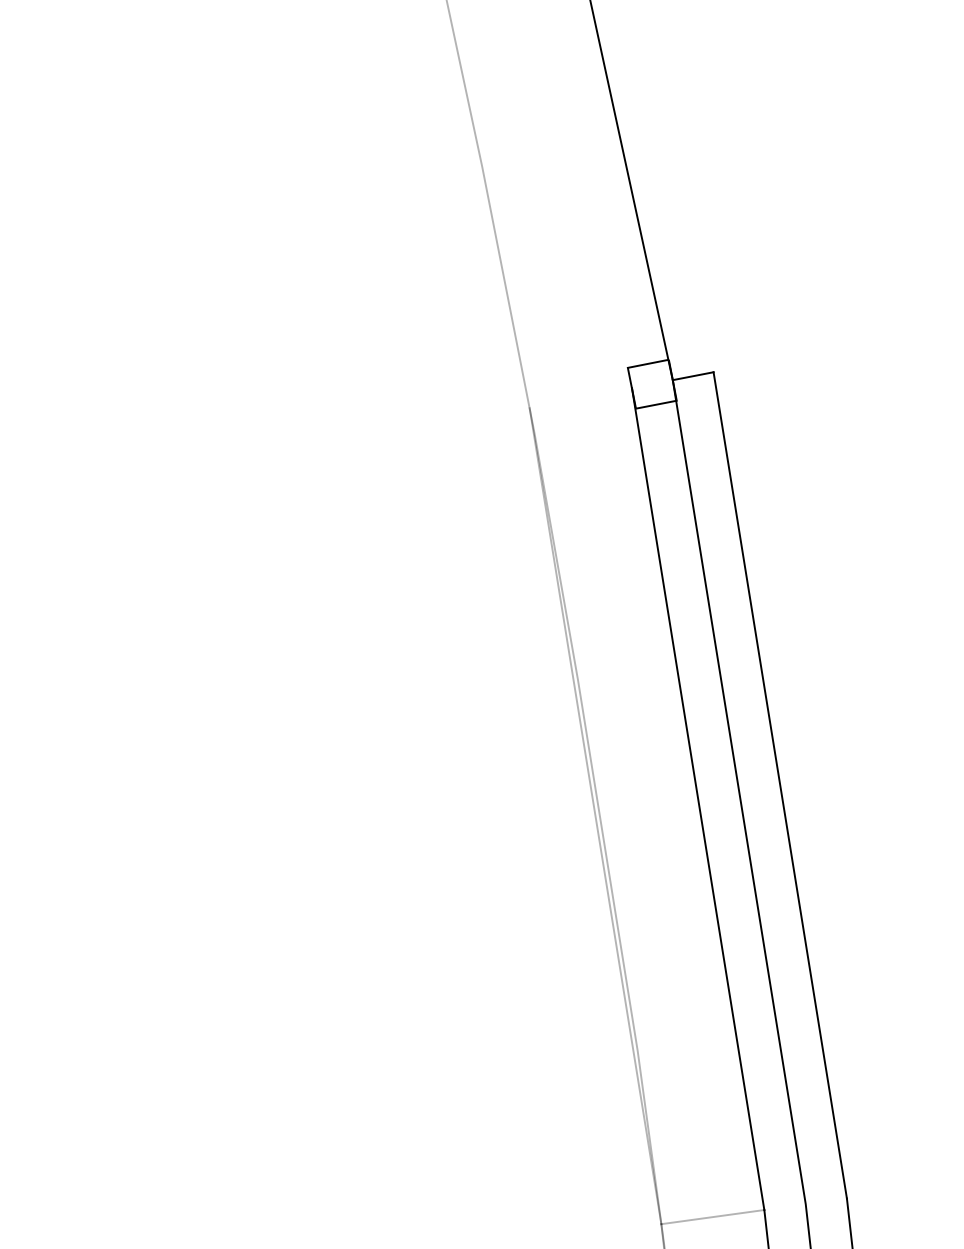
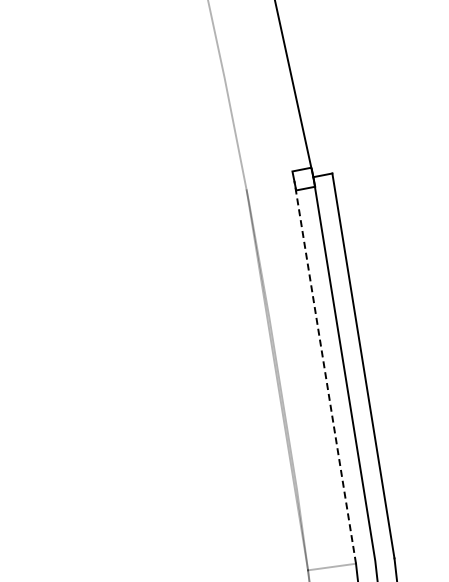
line: (698, 799) -> (325, 372), solid -> dashed

